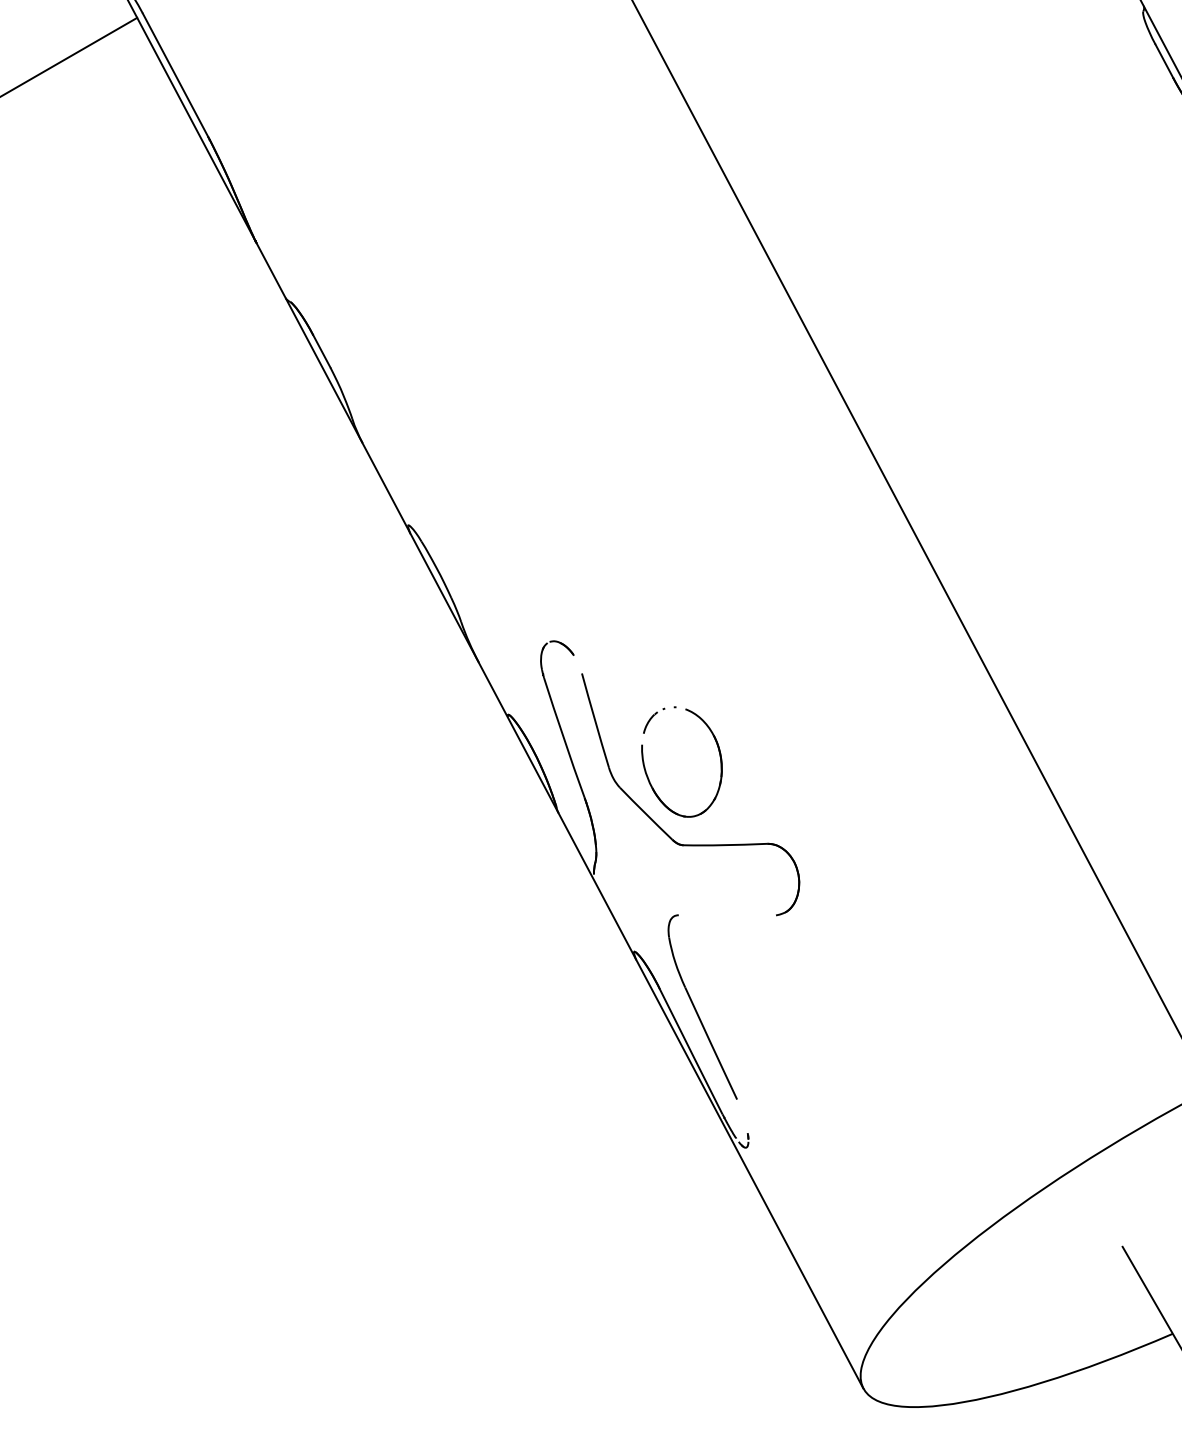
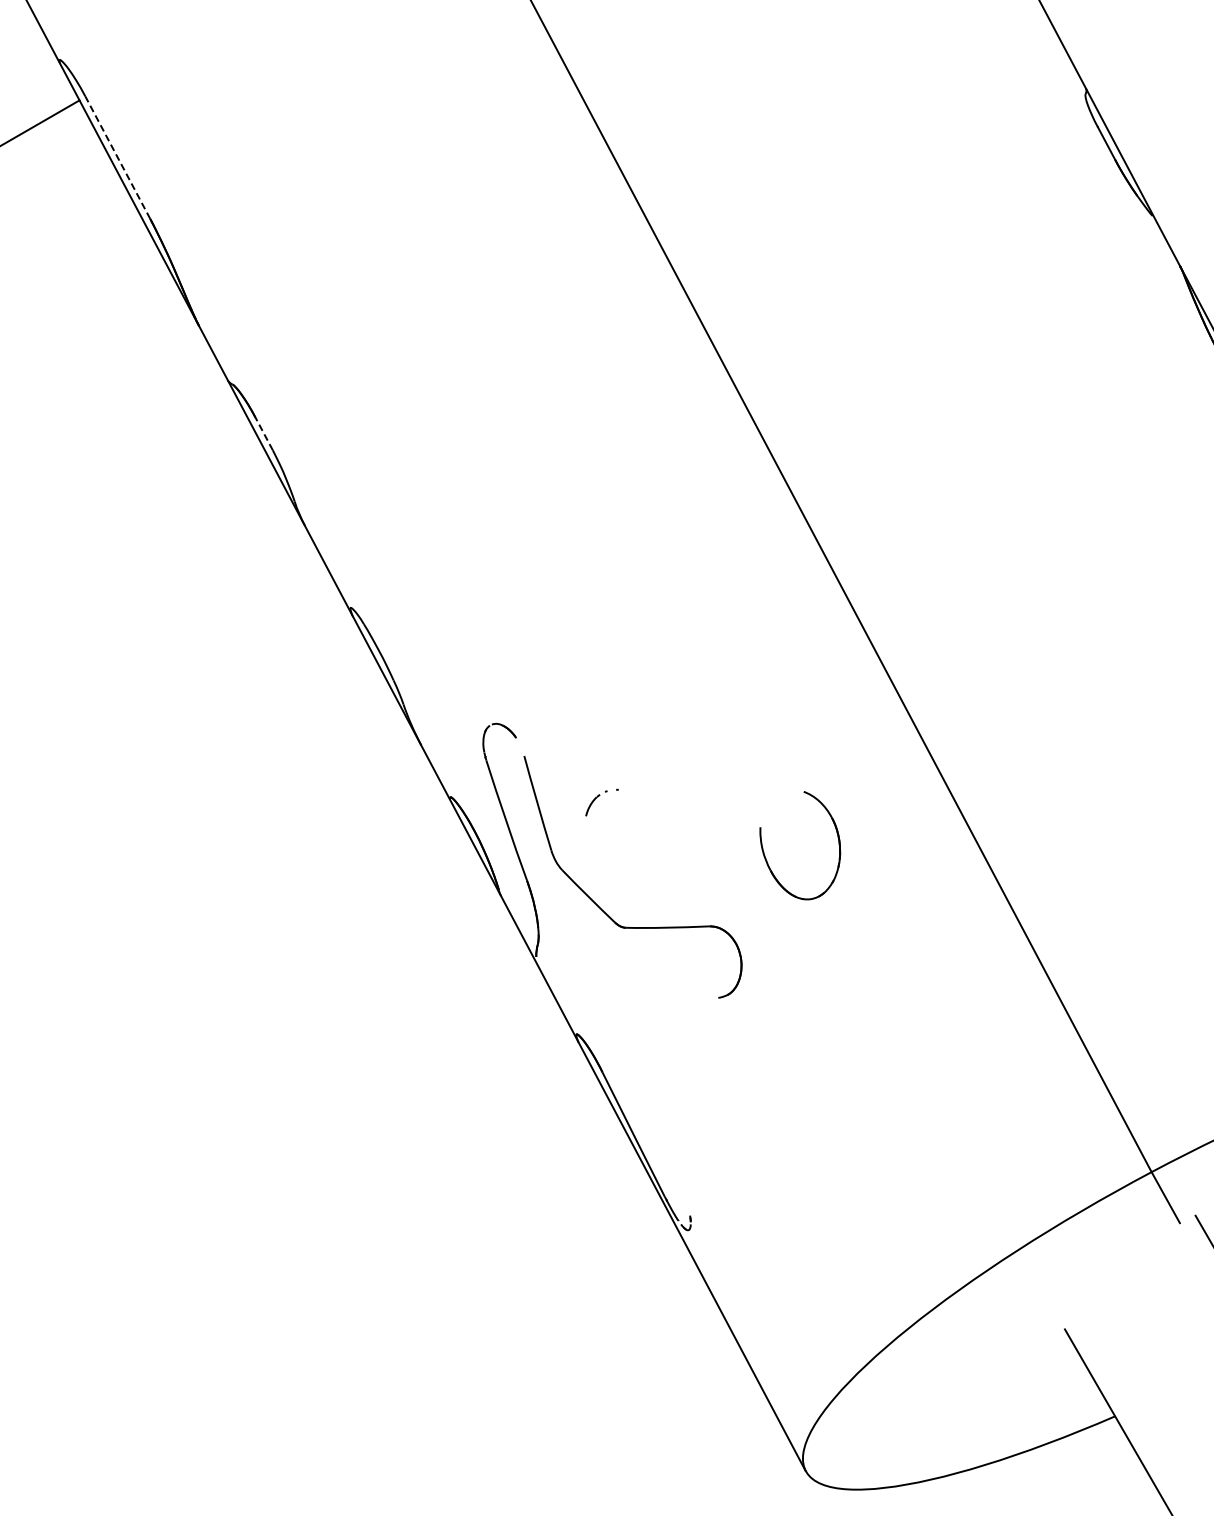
line: (175, 74) -> (117, 157), solid -> dashed
line: (322, 350) -> (264, 433), solid -> dashed
part: (649, 777) -> (767, 860), moved
part: (697, 1010) -> (639, 1093), removed

